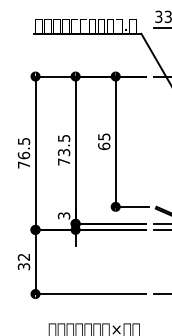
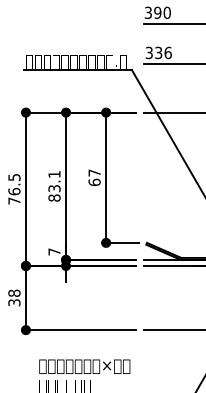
text: (104, 136) -> (94, 172), 65 -> 67
text: (64, 150) -> (54, 186), 73.5 -> 83.1
text: (64, 215) -> (54, 251), 3 -> 7
text: (24, 256) -> (14, 292), 32 -> 38

